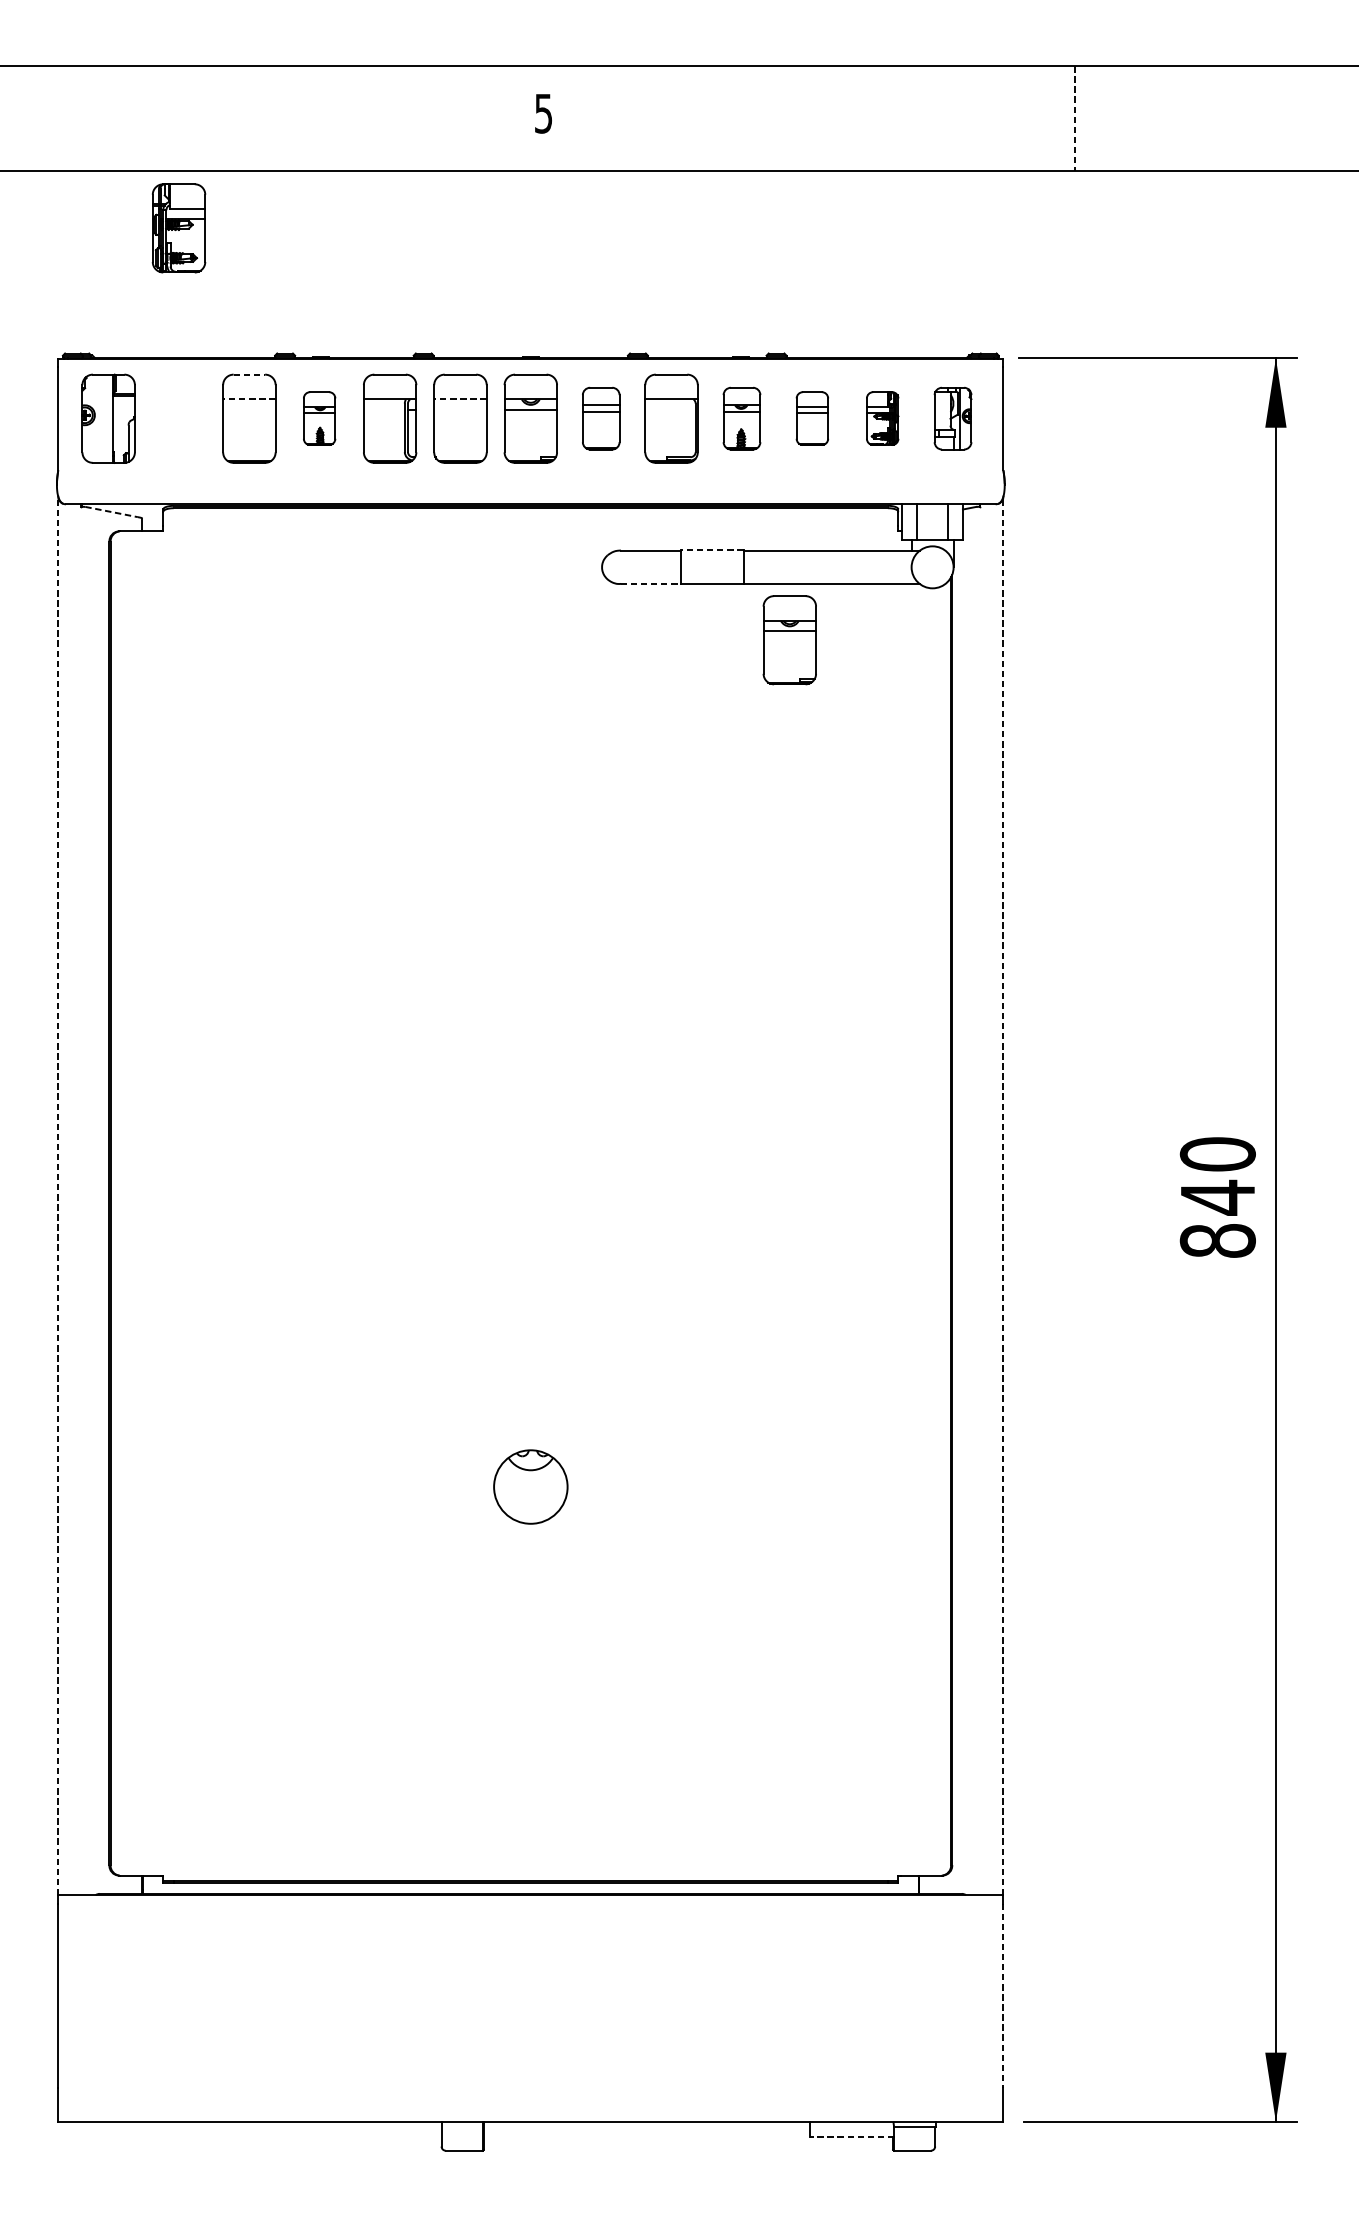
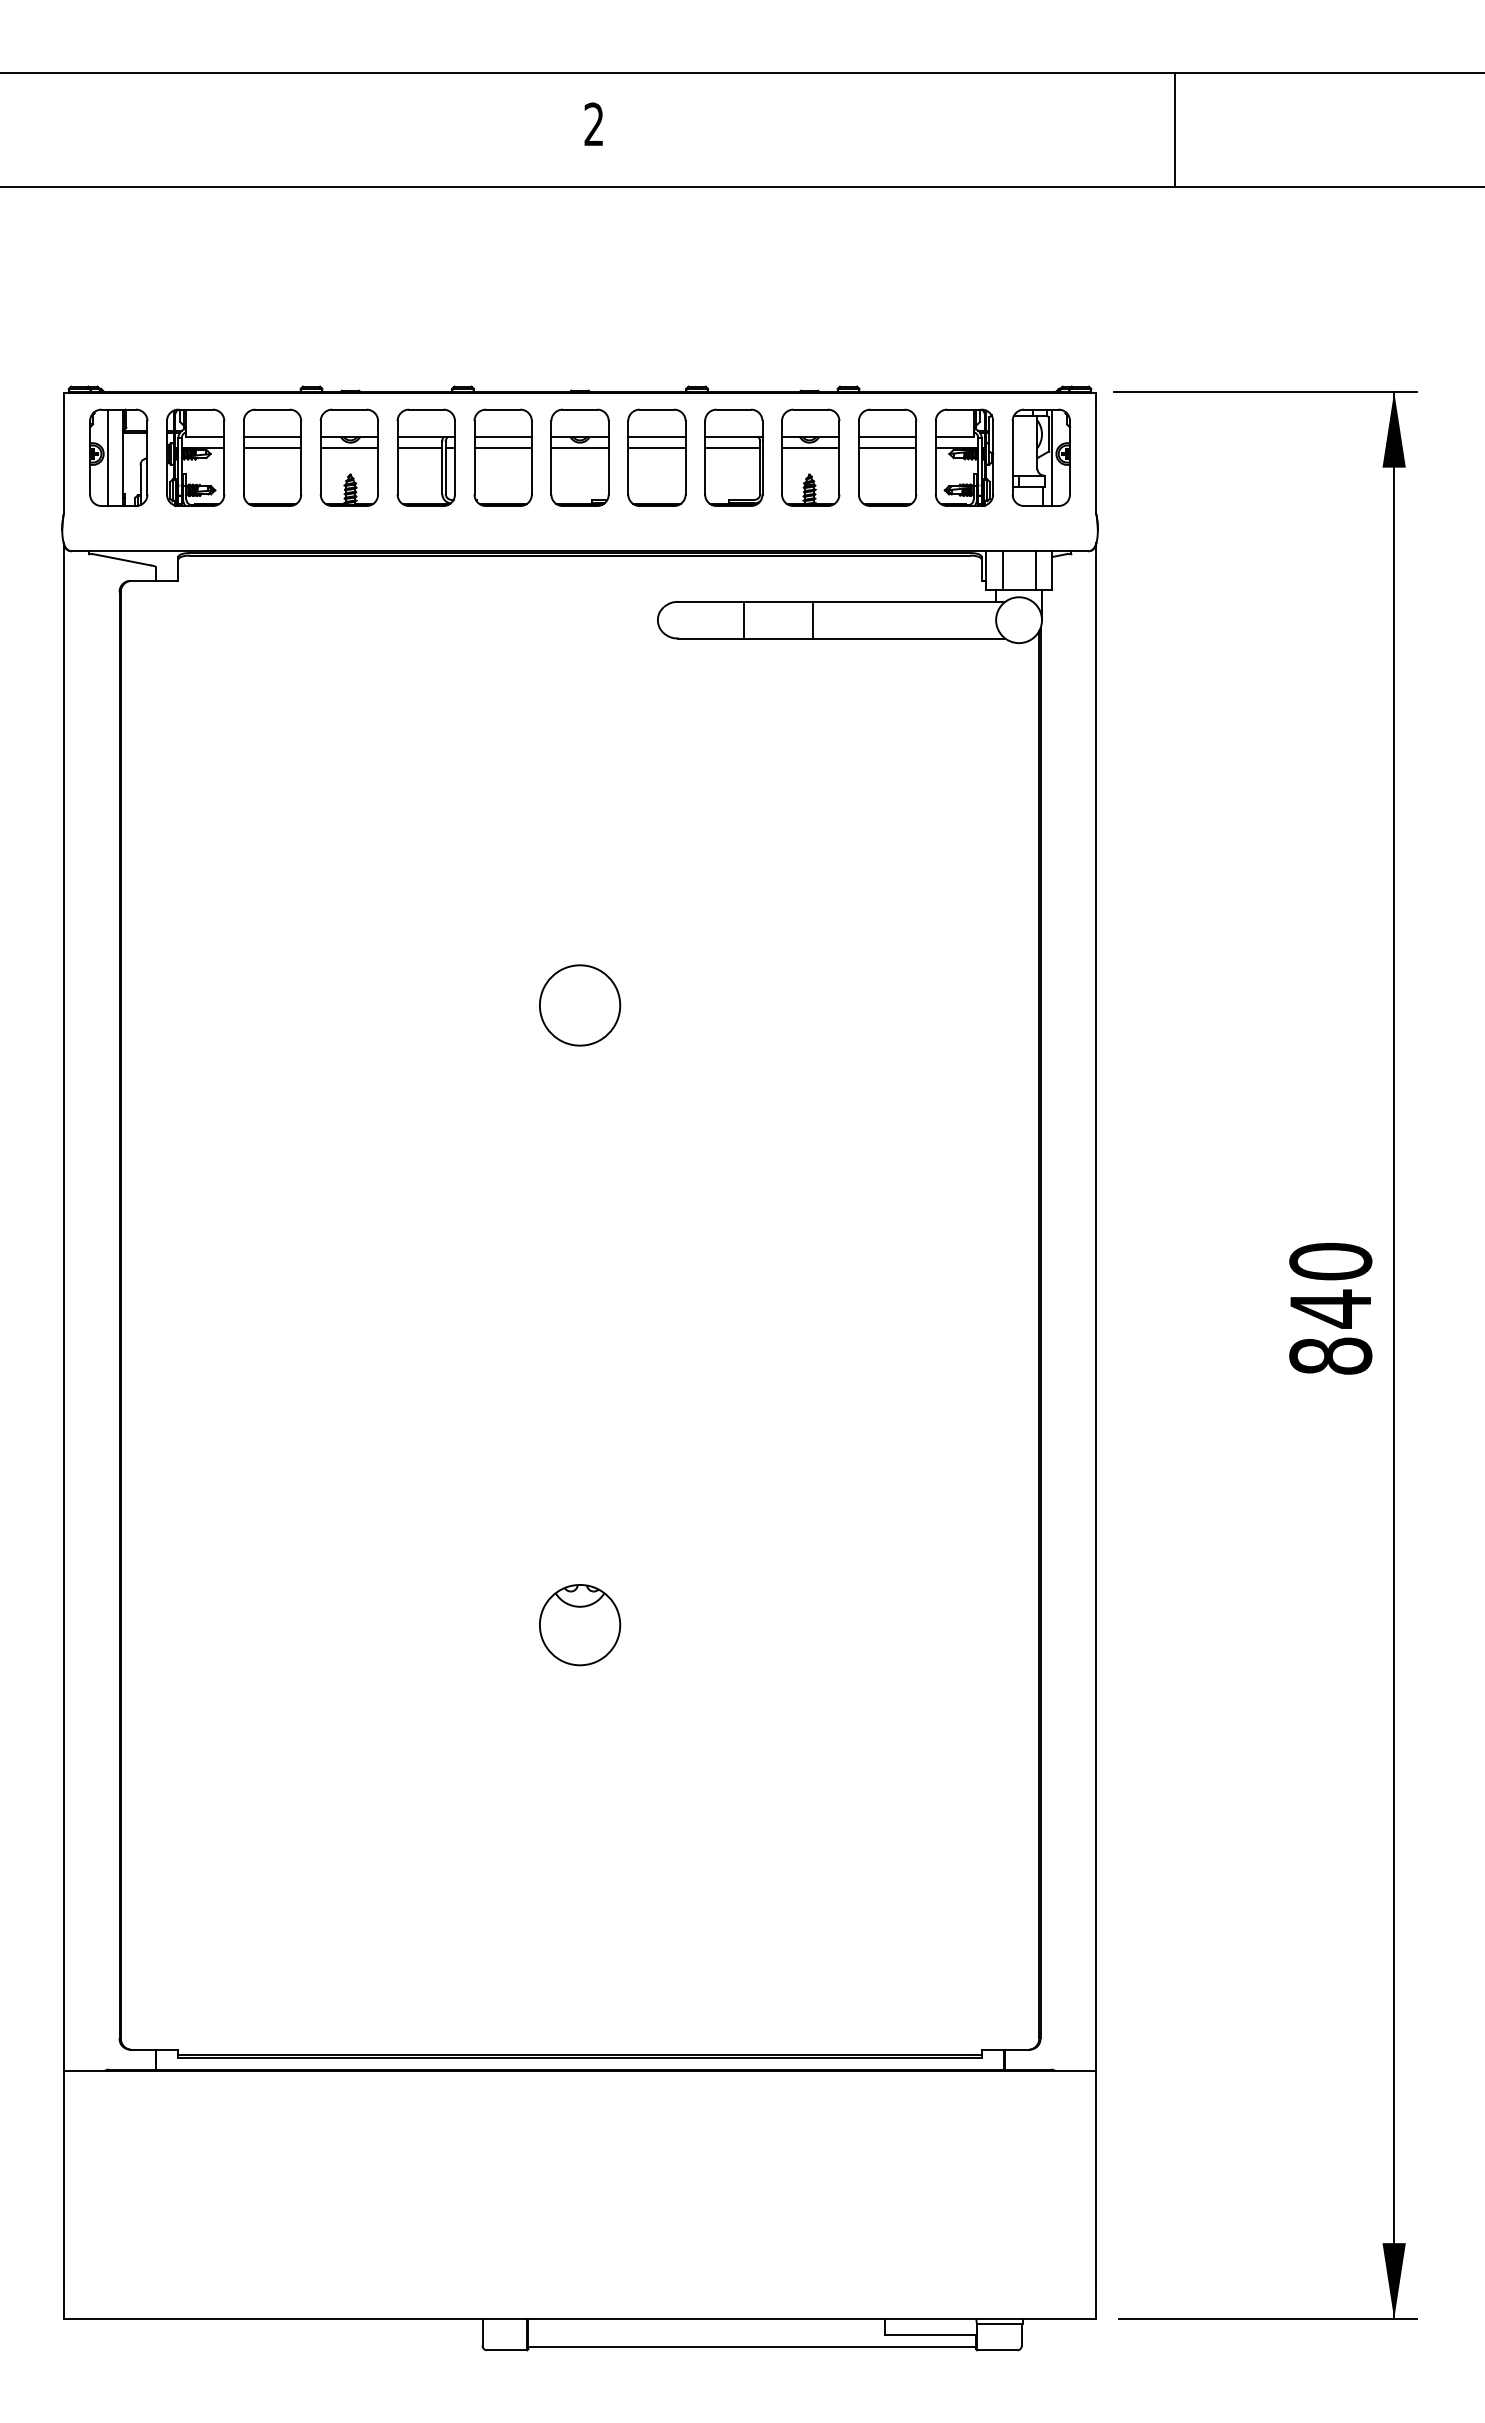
text: (543, 113) -> (593, 124), 5 -> 2
line: (1074, 119) -> (1174, 130), dashed -> solid
part: (178, 228) -> (195, 457), moved
line: (250, 374) -> (273, 409), dashed -> solid
line: (249, 399) -> (272, 436), dashed -> solid
line: (460, 399) -> (503, 436), dashed -> solid
line: (249, 409) -> (272, 447), added
line: (383, 409) -> (419, 447), added
line: (459, 409) -> (502, 447), added
line: (670, 409) -> (732, 447), added
line: (98, 418) -> (107, 457), added
part: (318, 418) -> (348, 457), size x1.67
part: (600, 418) -> (656, 457), size x1.43
part: (741, 418) -> (810, 457), size x1.43
part: (812, 418) -> (887, 457), size x1.67
part: (882, 418) -> (964, 457), size x1.67
part: (953, 418) -> (1041, 457), size x1.43
line: (112, 511) -> (122, 559), dashed -> solid
line: (711, 550) -> (777, 601), dashed -> solid
line: (650, 584) -> (710, 638), dashed -> solid
part: (789, 639) -> (862, 699), removed
circle: (531, 919) -> (580, 1005), added
line: (58, 1195) -> (63, 1306), dashed -> solid
line: (1003, 1195) -> (1096, 1306), dashed -> solid
line: (1003, 1996) -> (1096, 2181), dashed -> solid
line: (852, 2136) -> (931, 2334), dashed -> solid
line: (687, 2147) -> (751, 2346), added

